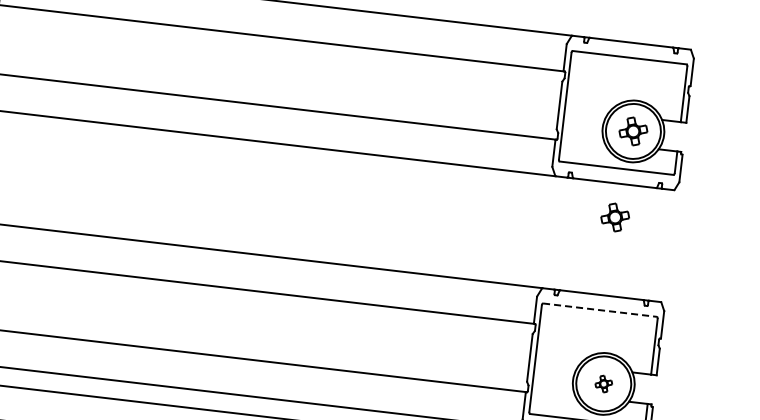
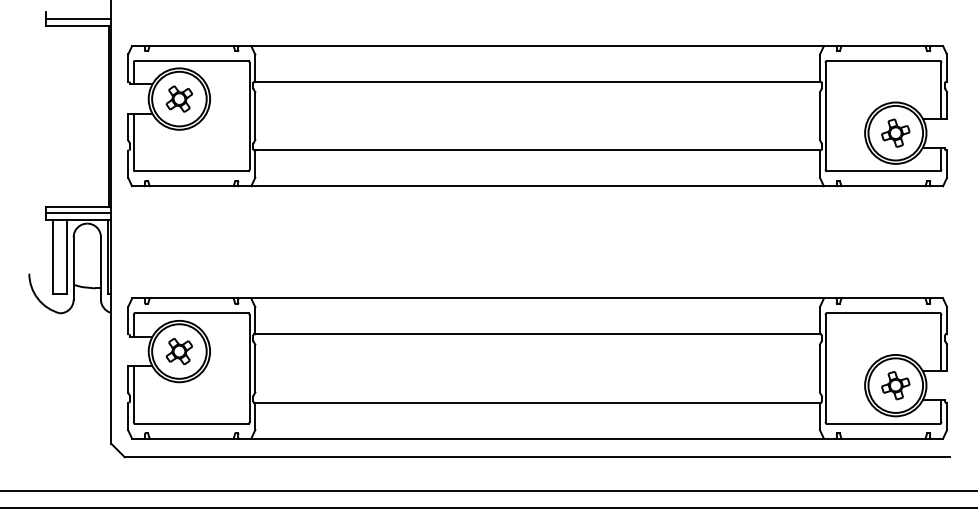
part: (615, 216) -> (887, 219), removed
line: (599, 310) -> (883, 313), dashed -> solid
part: (603, 383) -> (895, 385), size x1.67

